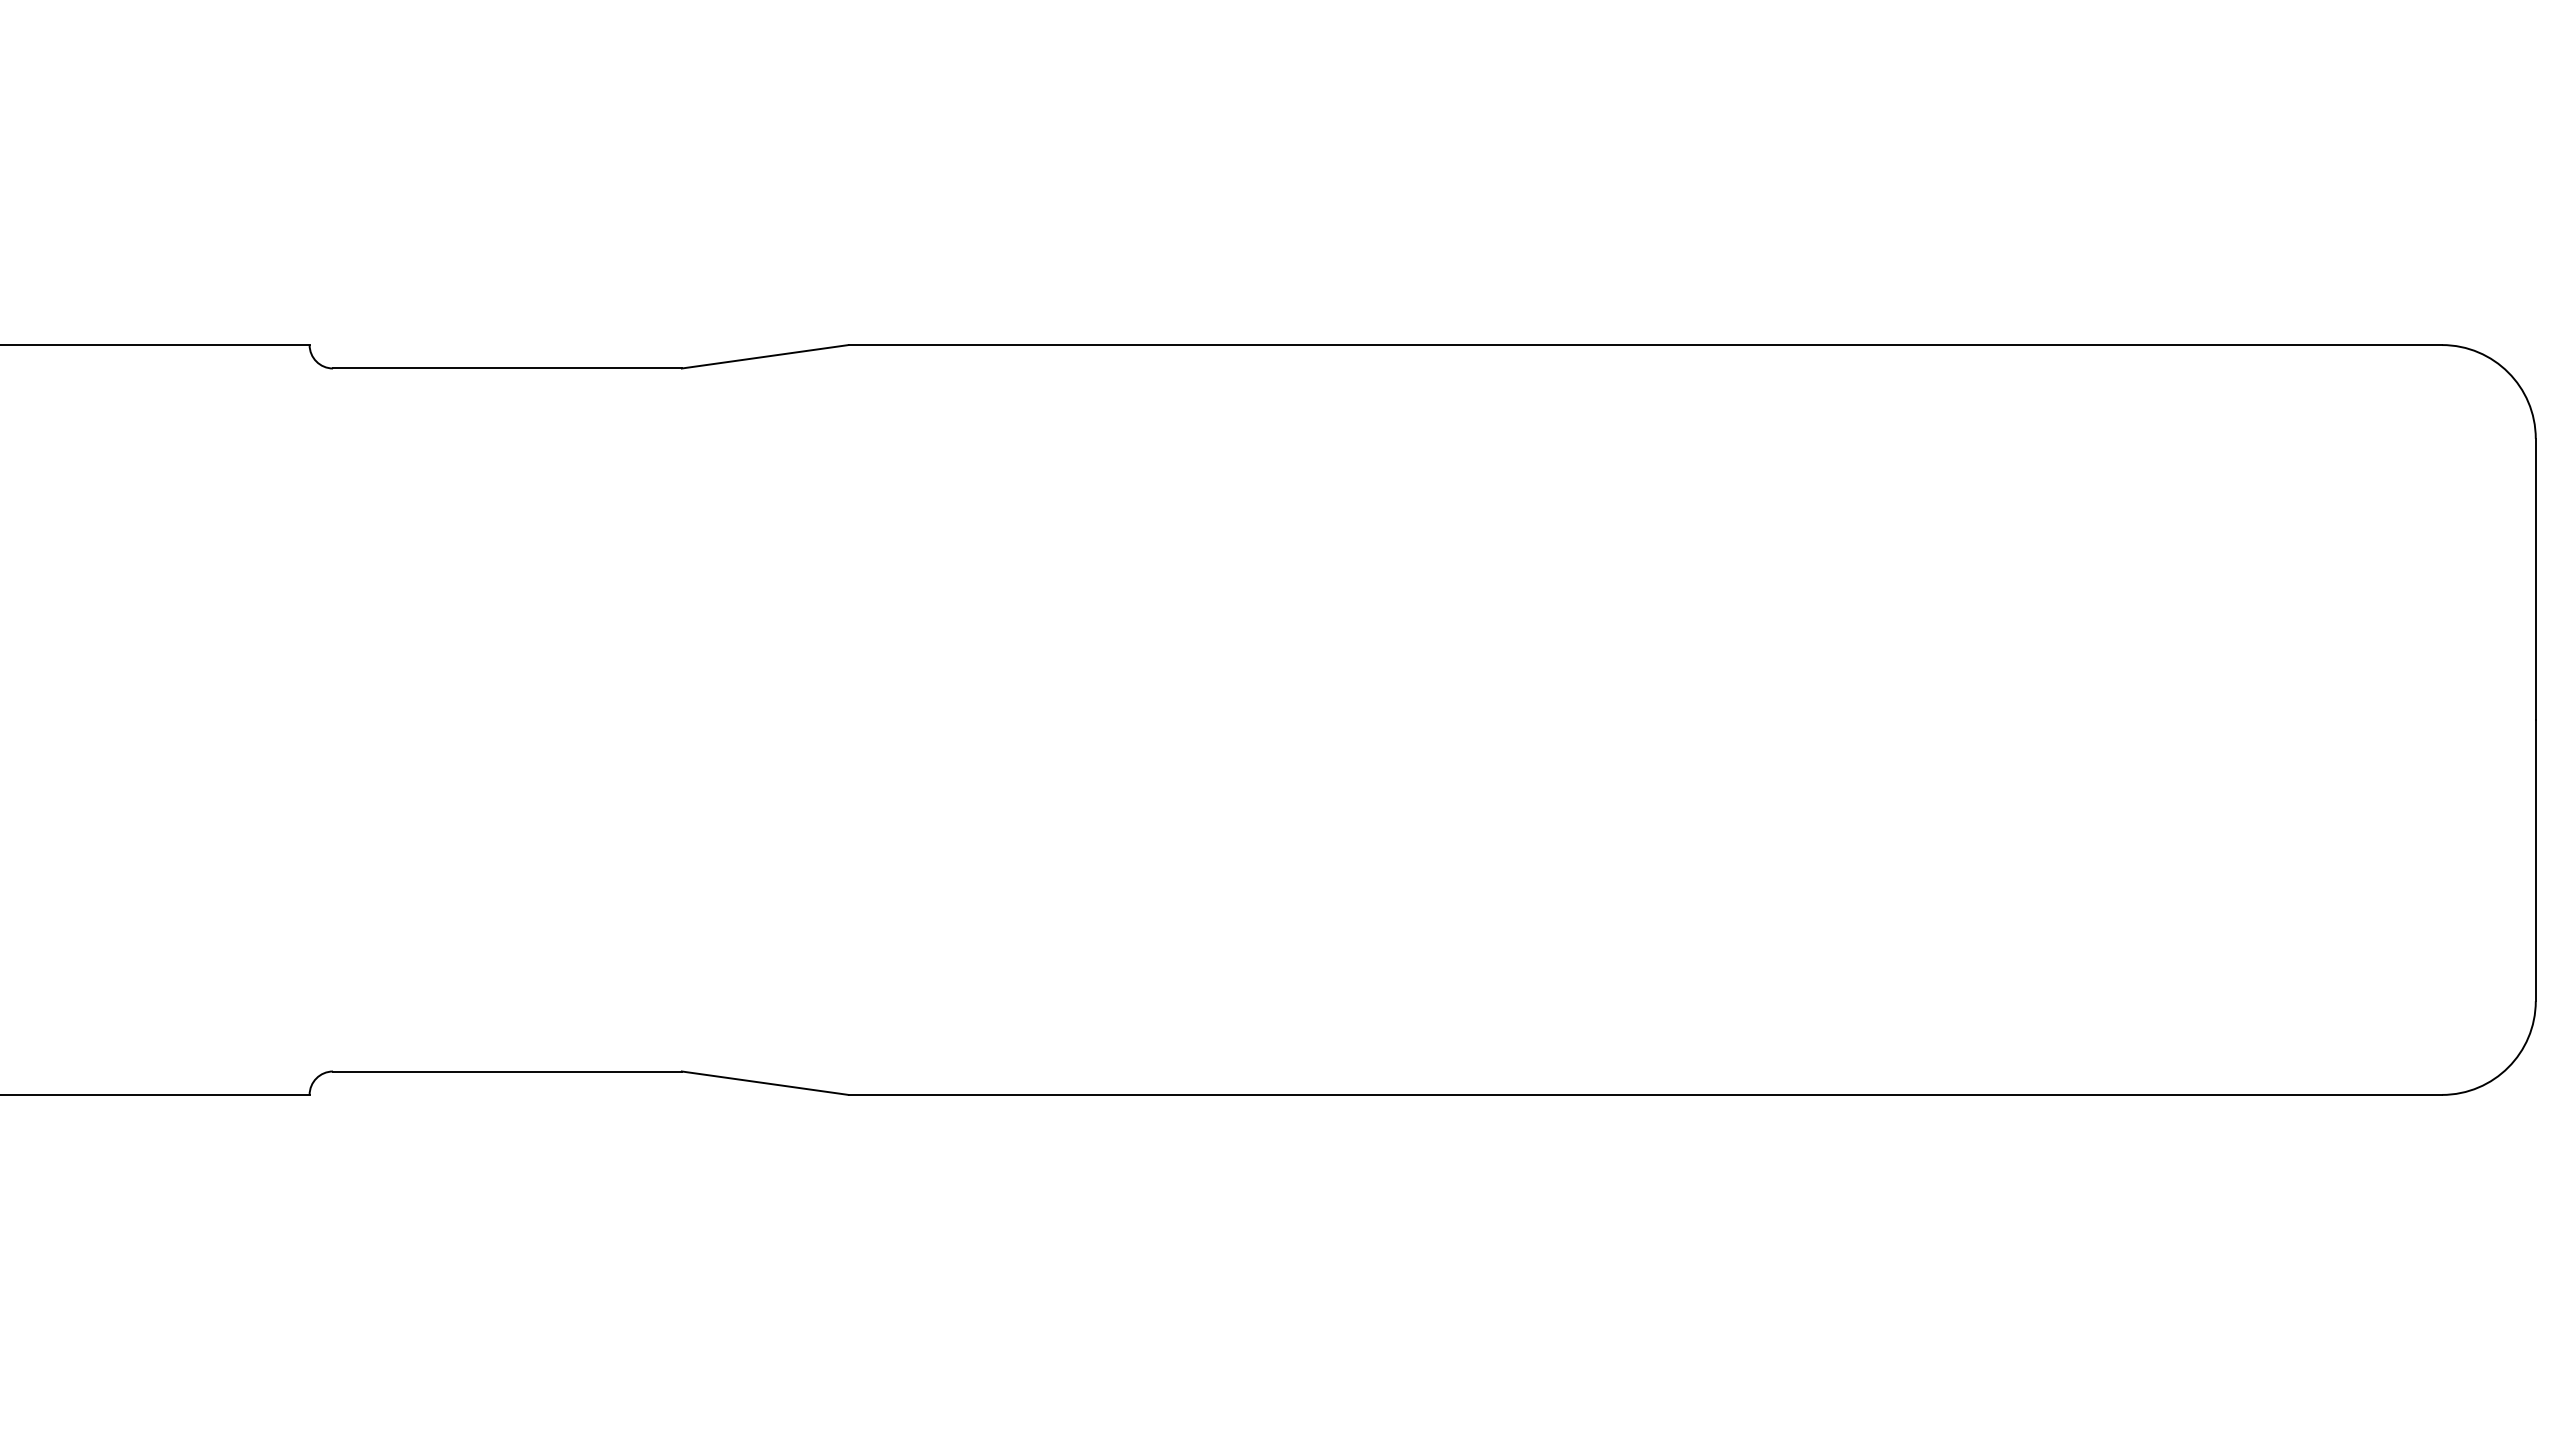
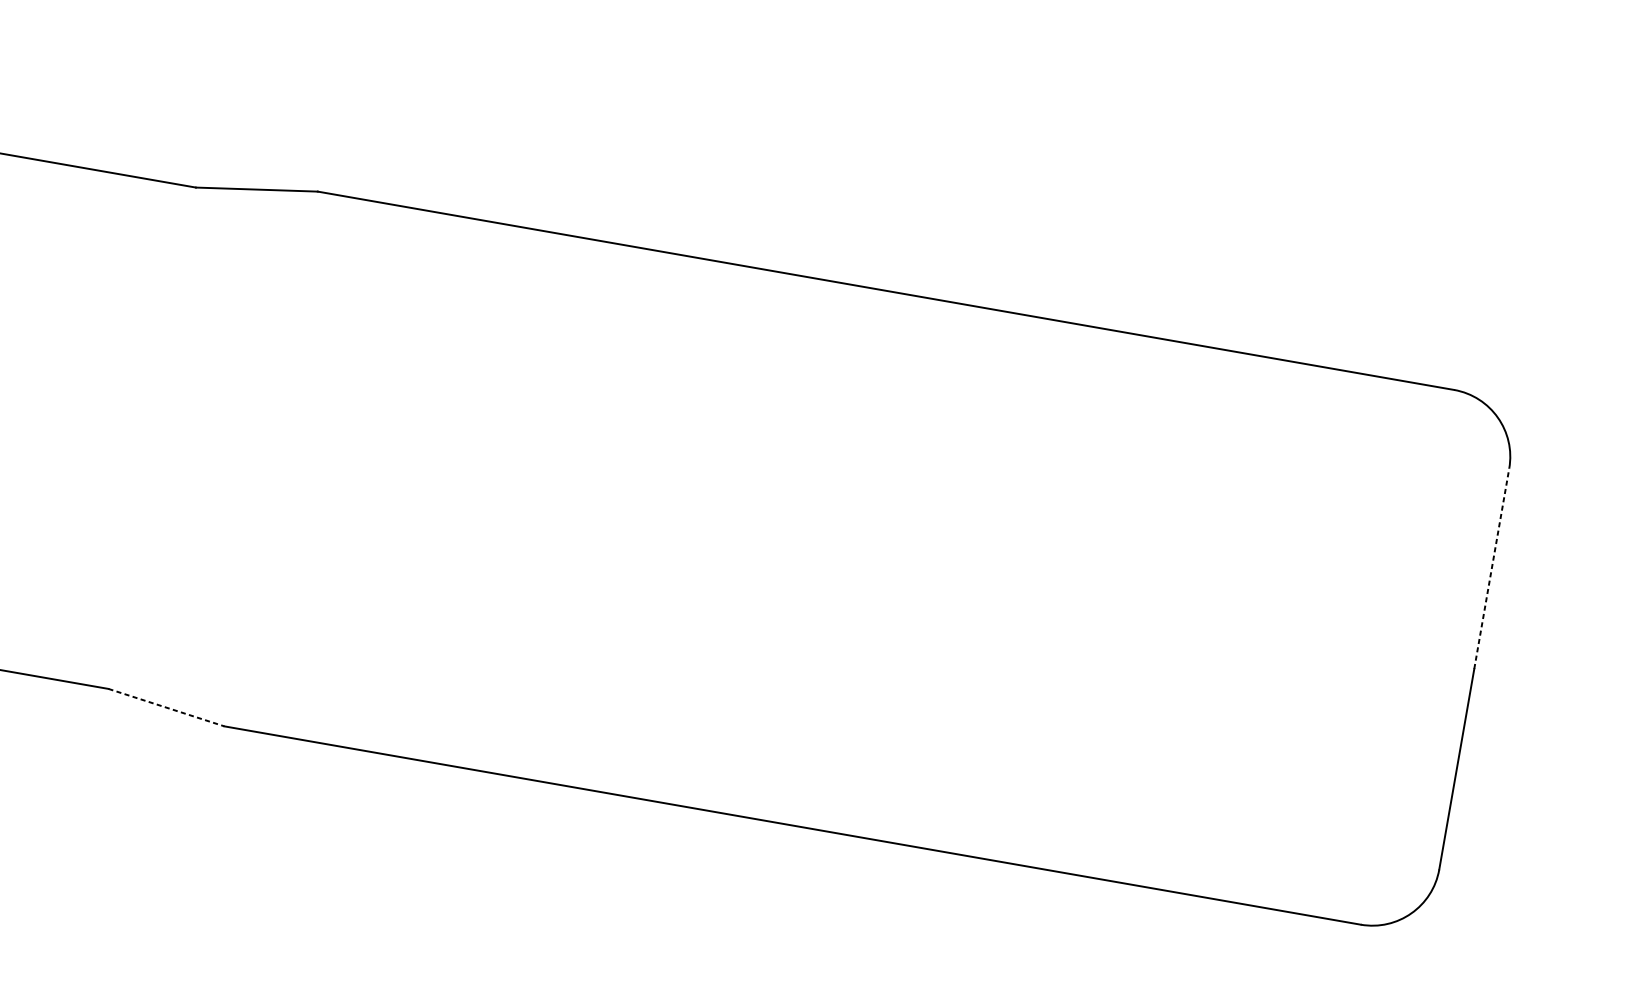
line: (2535, 579) -> (1491, 568), solid -> dashed
line: (765, 1083) -> (166, 707), solid -> dashed

